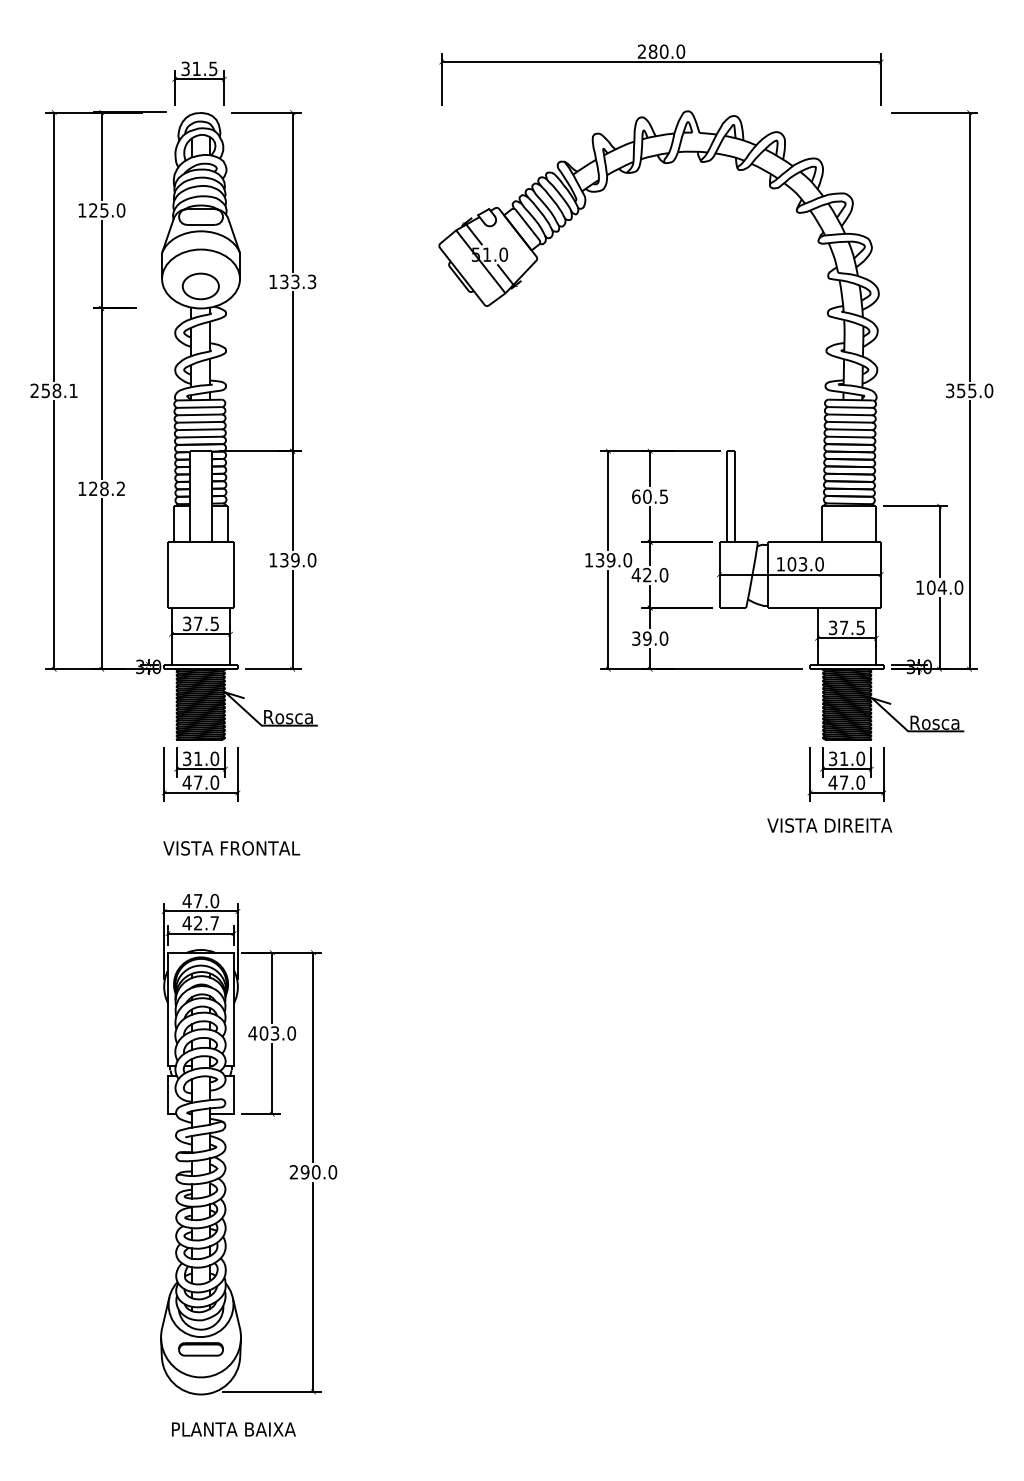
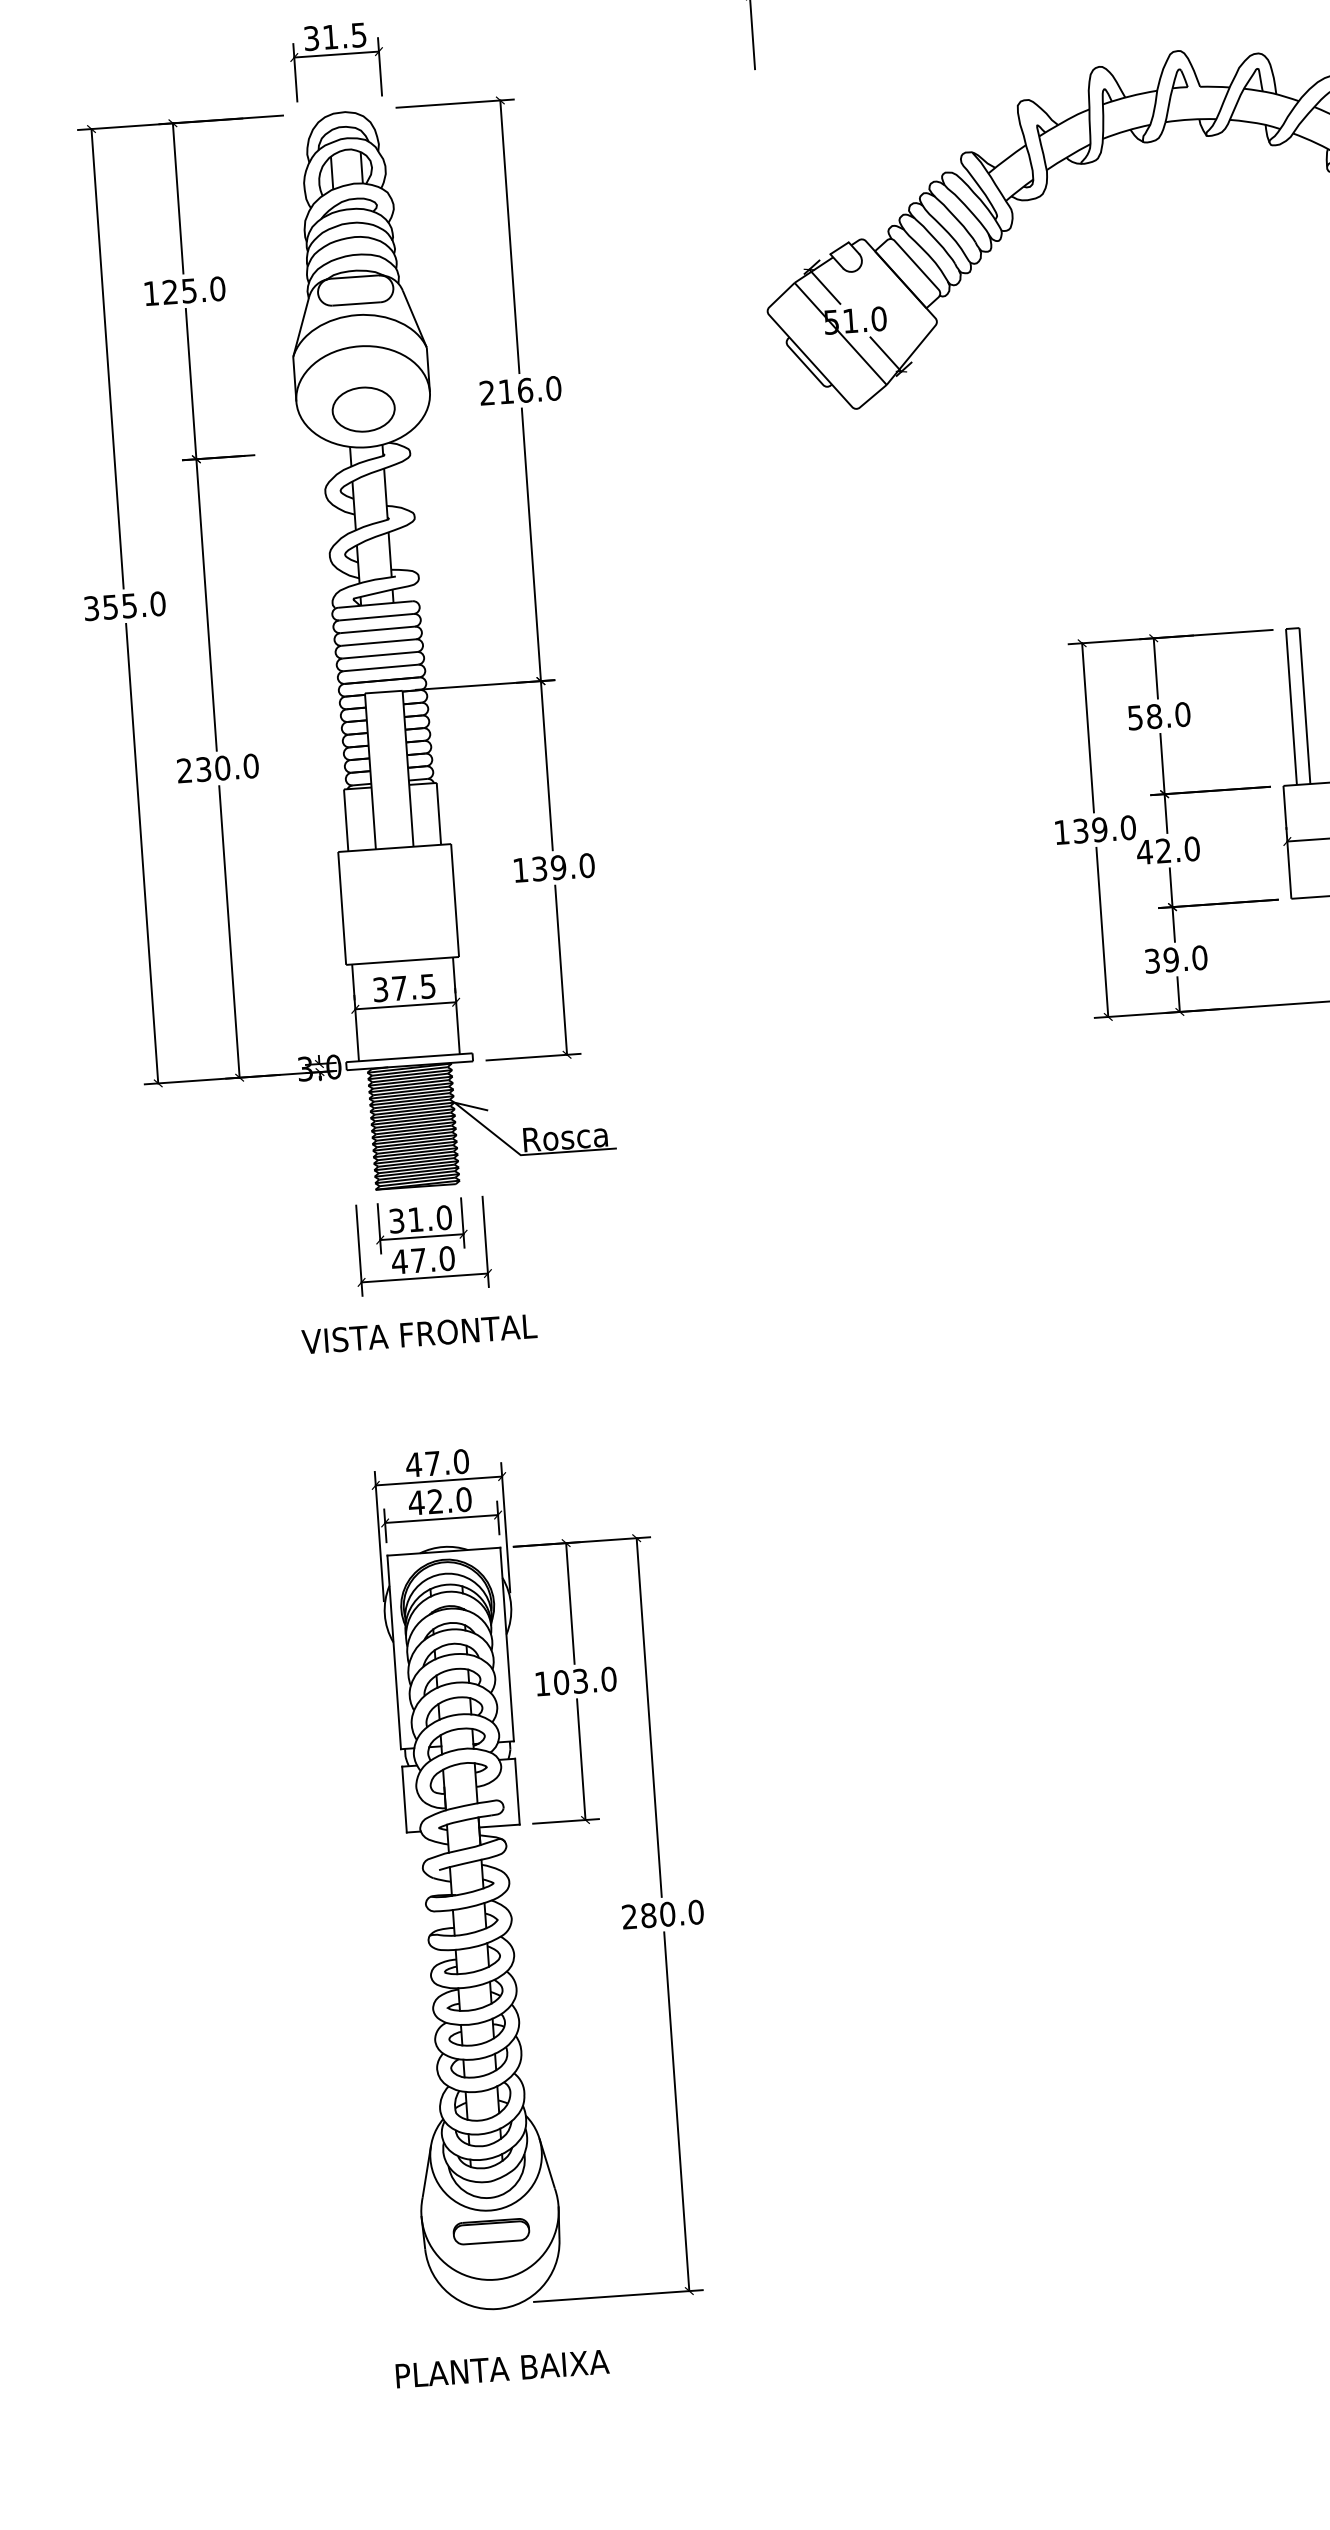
text: (292, 281) -> (520, 390), 133.3 -> 216.0
text: (53, 390) -> (123, 605), 258.1 -> 355.0
text: (101, 488) -> (217, 767), 128.2 -> 230.0
text: (650, 496) -> (1159, 715), 60.5 -> 58.0
text: (231, 848) -> (419, 1334), moved
text: (214, 923) -> (463, 1500), 42.7 -> 42.0
text: (252, 1033) -> (541, 1684), 403.0 -> 103.0
text: (304, 1172) -> (647, 1916), 290.0 -> 280.0
text: (233, 1429) -> (501, 2368), moved

